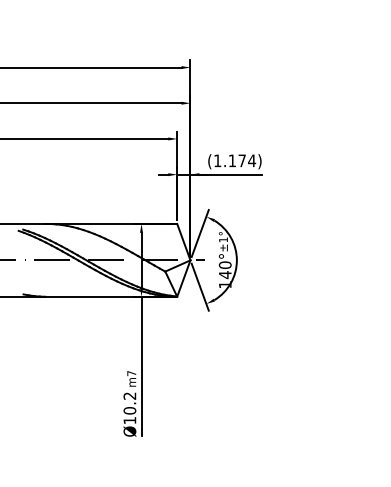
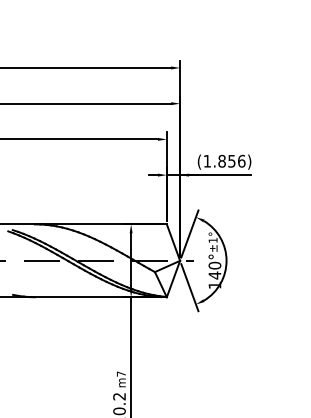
text: (242, 160) -> (232, 160), (1.174) -> (1.856)

